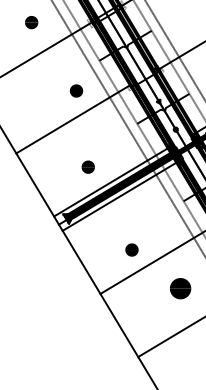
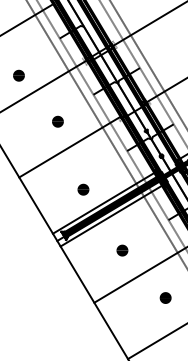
part: (31, 22) -> (18, 75), moved
part: (75, 90) -> (57, 121), moved
part: (132, 249) -> (122, 250), moved
part: (180, 288) -> (165, 297), size x0.62

